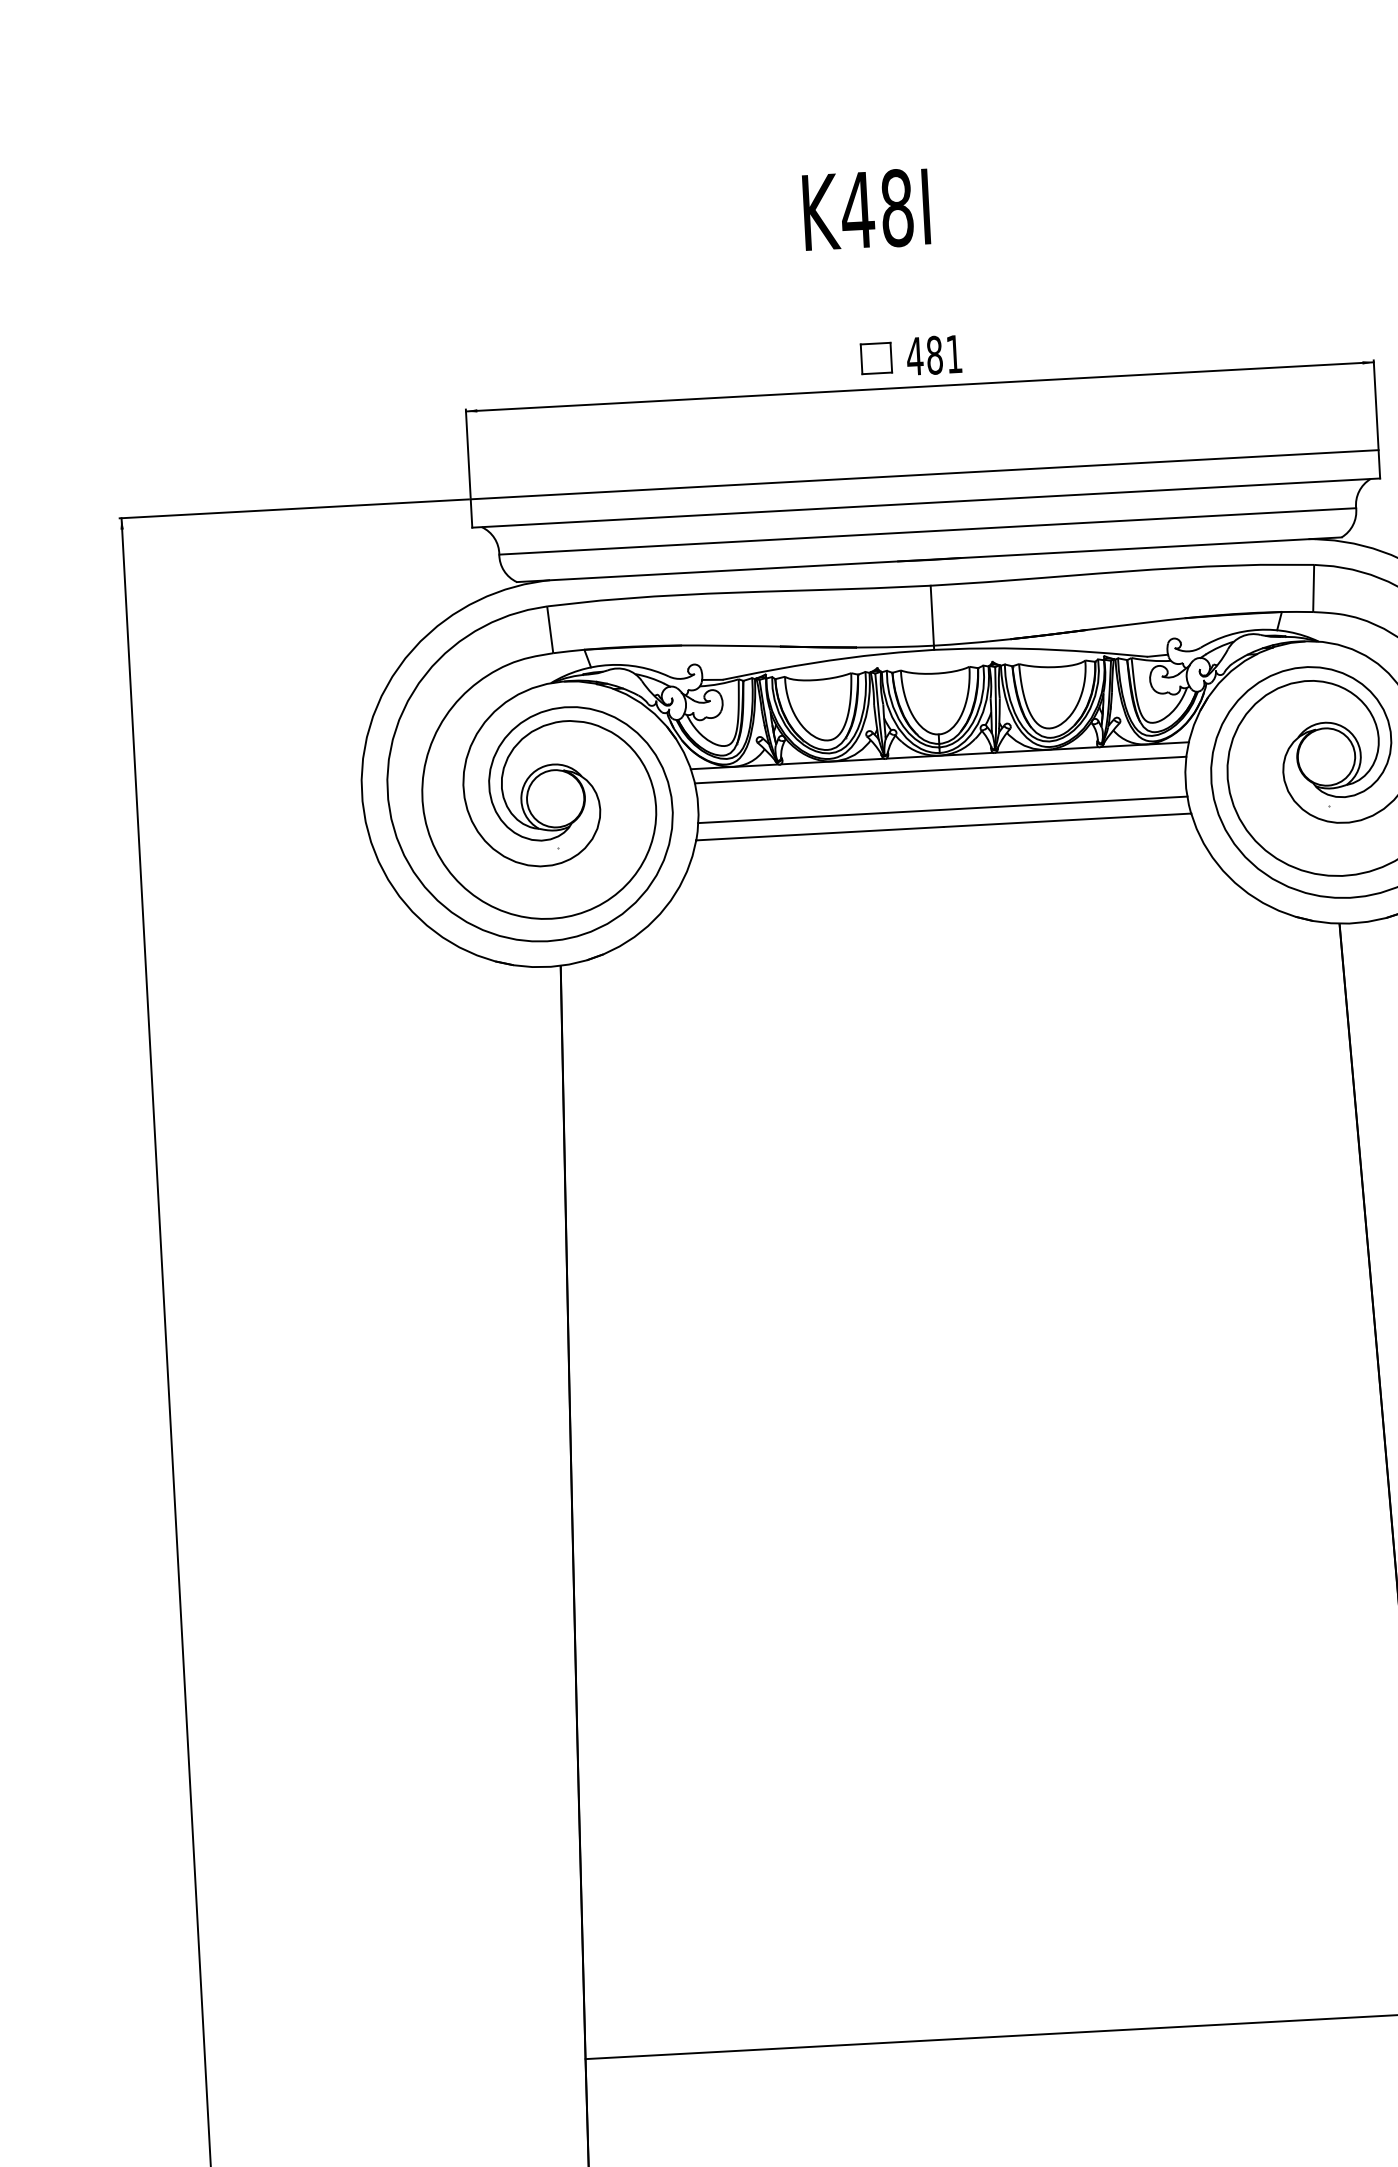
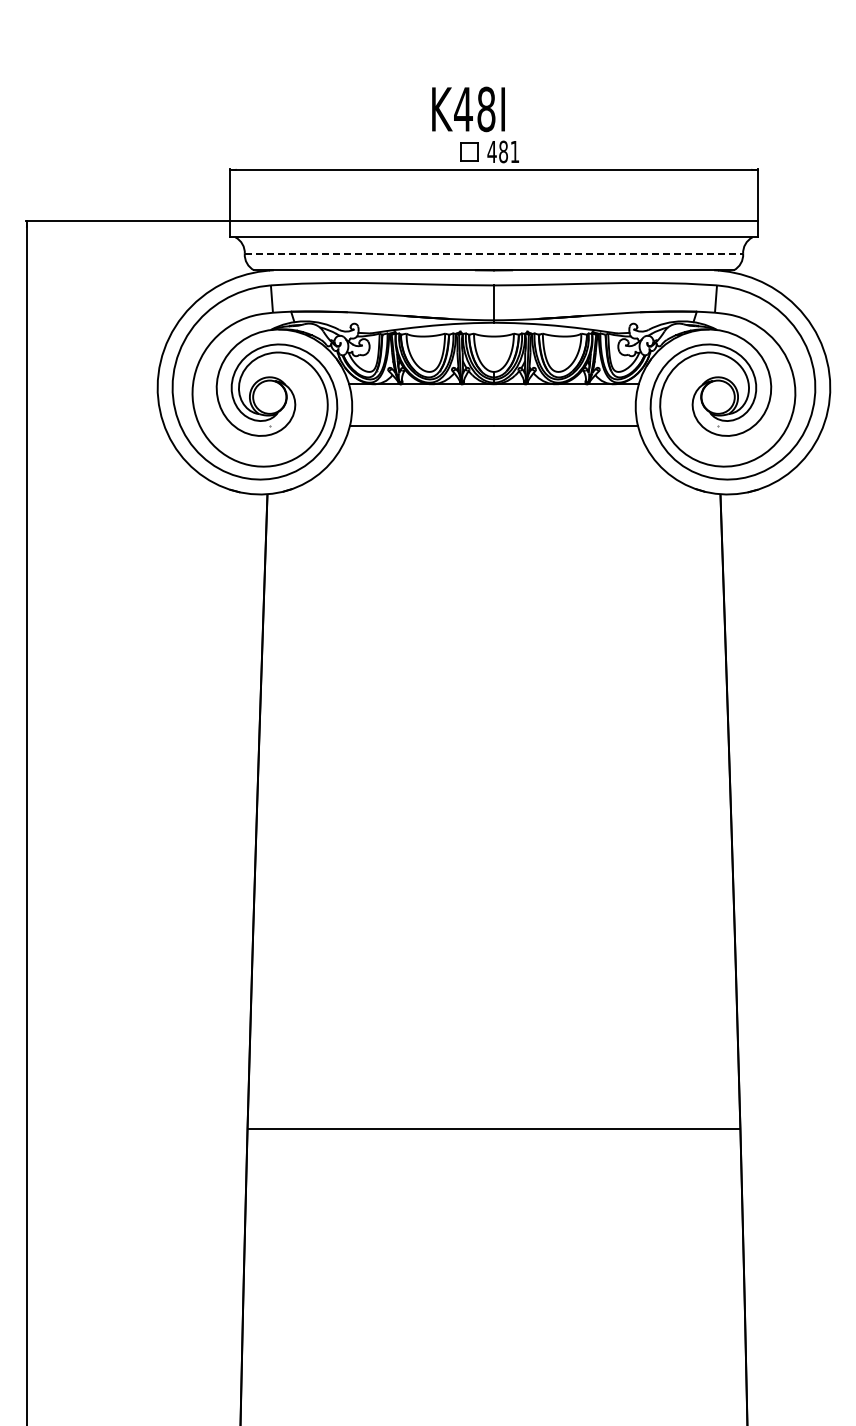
text: (866, 209) -> (468, 109), moved
line: (928, 530) -> (494, 253), solid -> dashed
line: (939, 769) -> (493, 392), removed
line: (941, 809) -> (493, 415), removed

